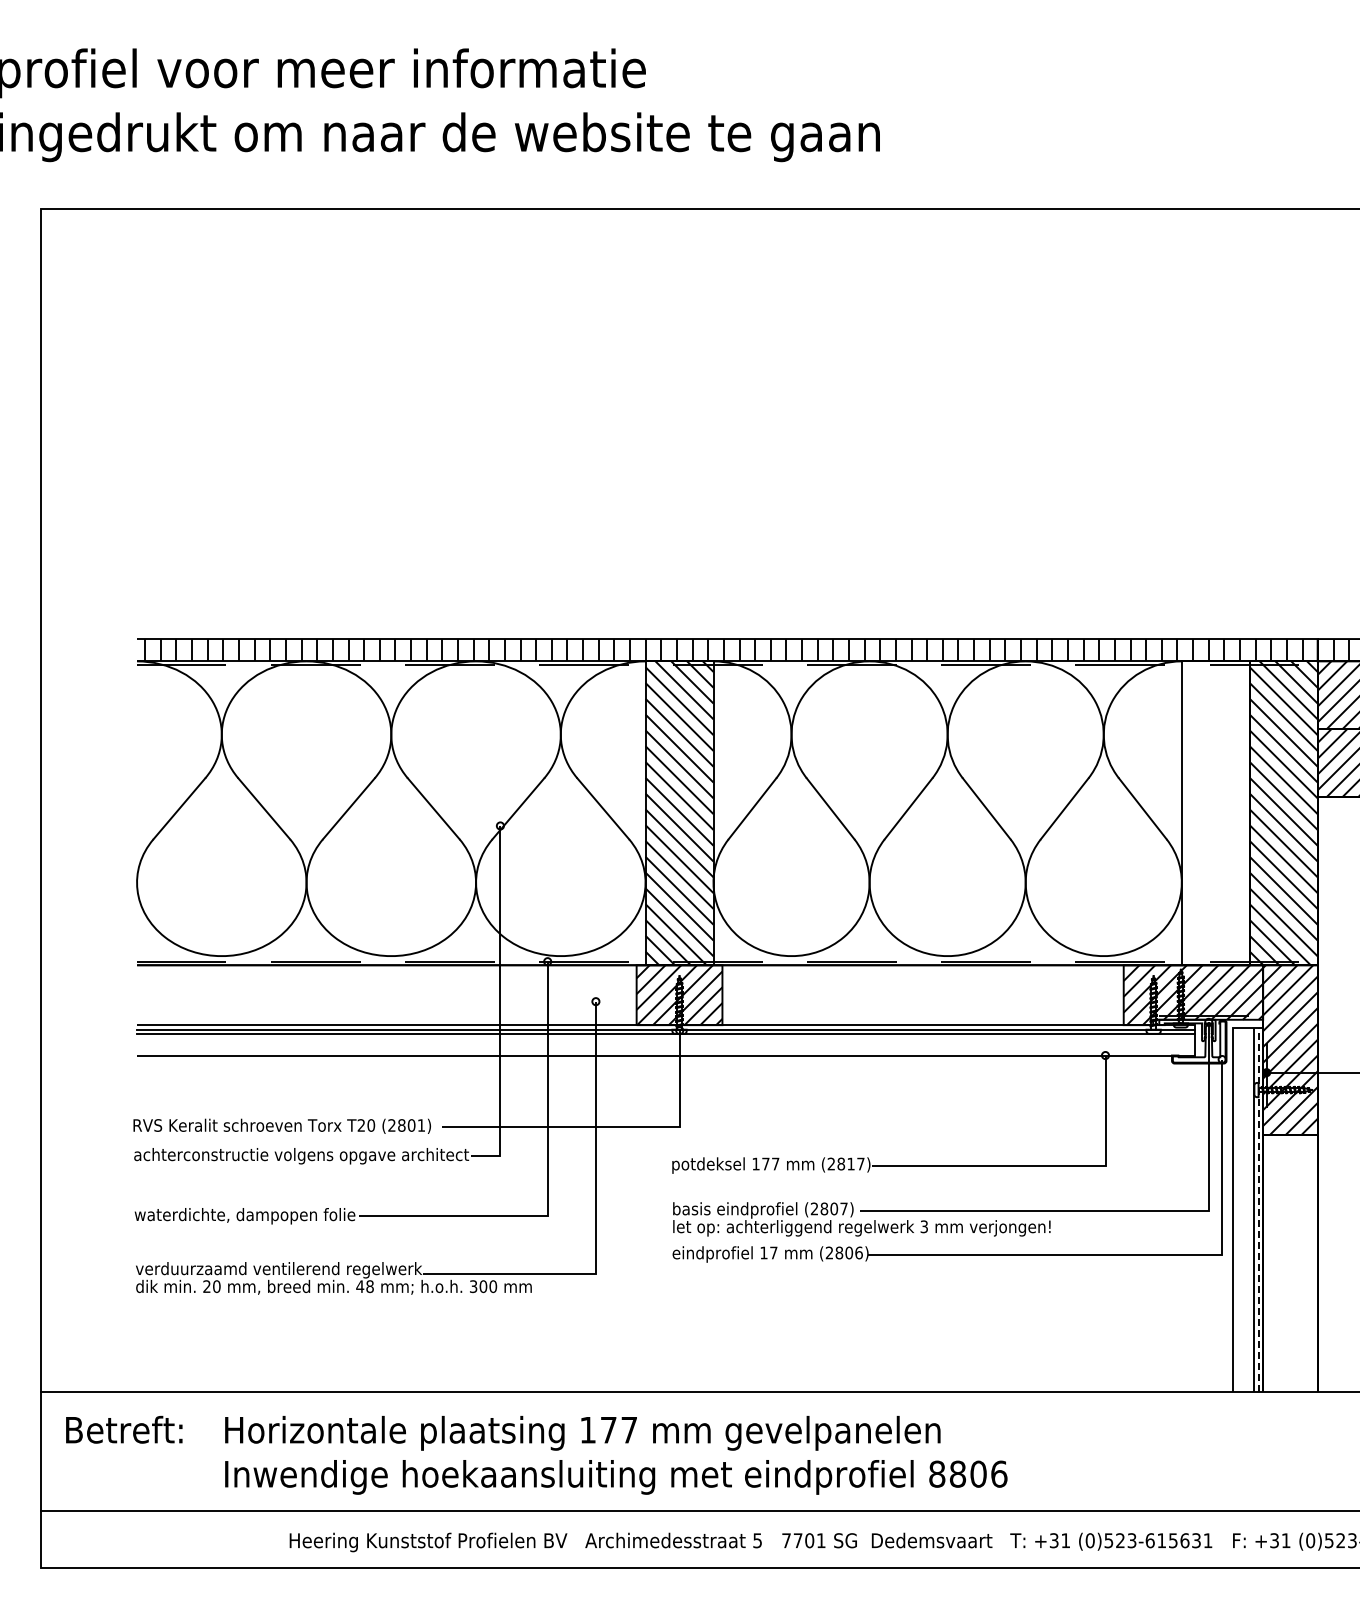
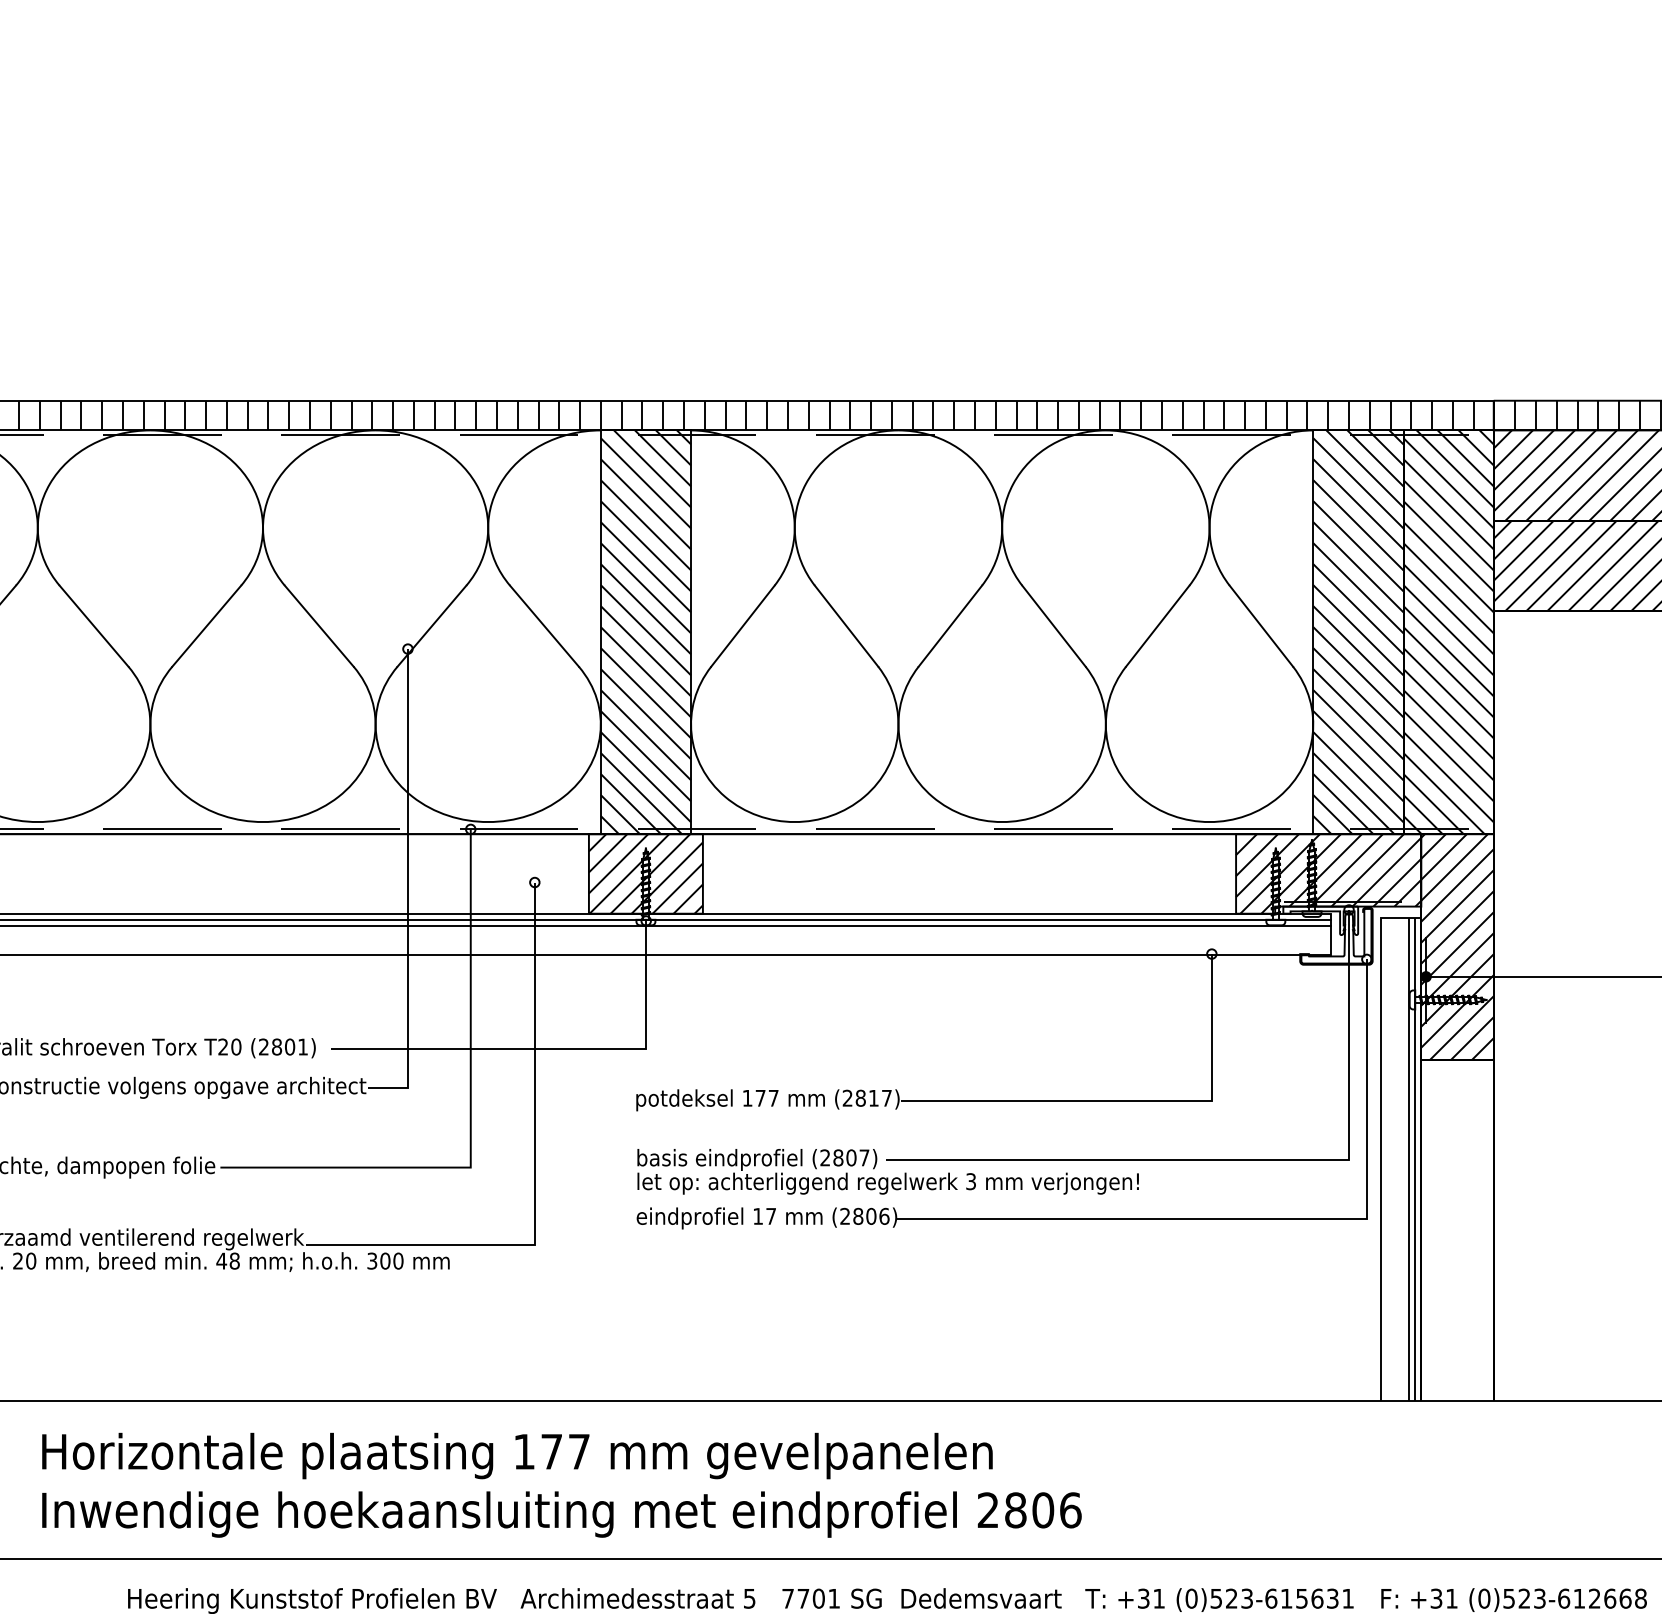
hatch: (1215, 813) -> (1358, 632), added
line: (1258, 1210) -> (1415, 1159), dashed -> solid
text: (937, 1473) -> (988, 1509), 8806 -> 2806

